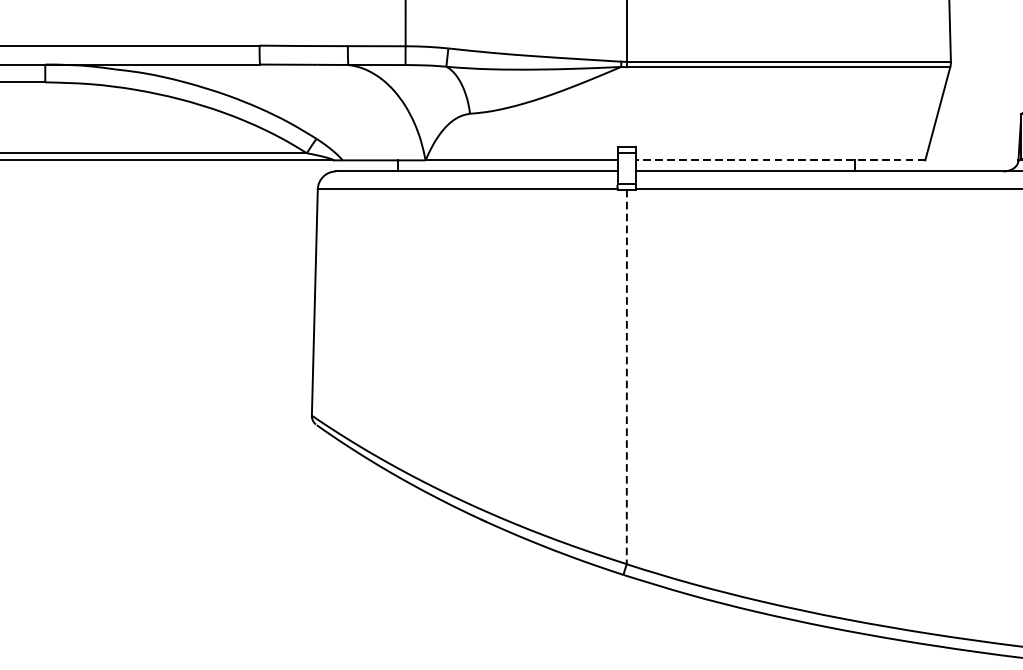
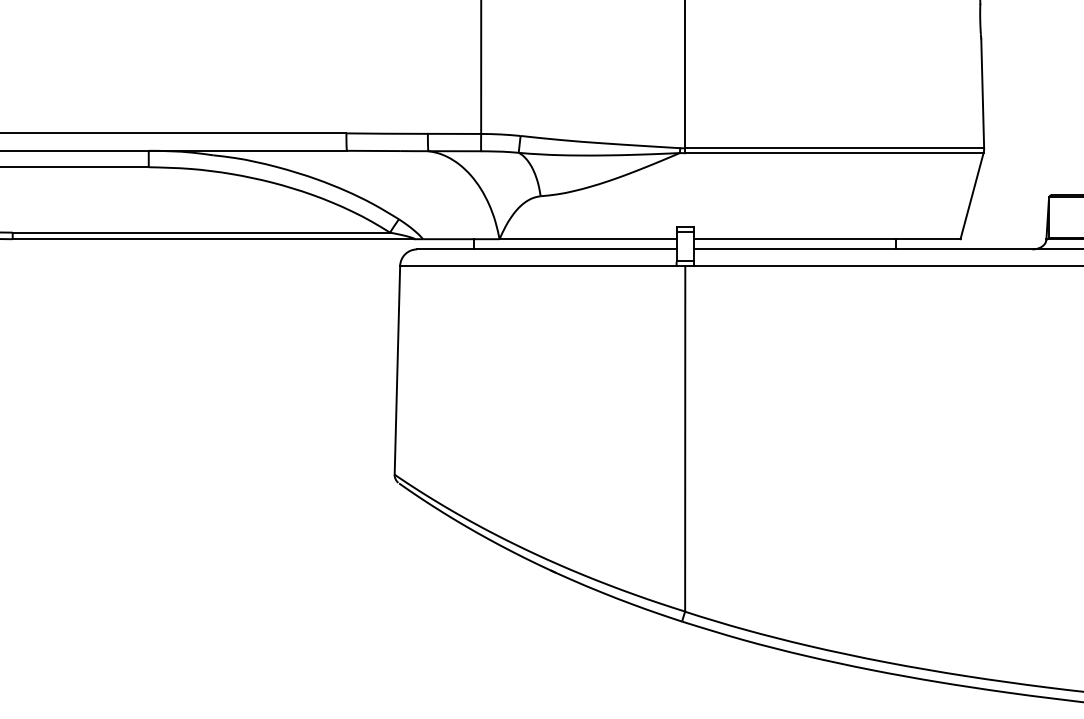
line: (780, 160) -> (826, 239), dashed -> solid
line: (627, 377) -> (685, 439), dashed -> solid

